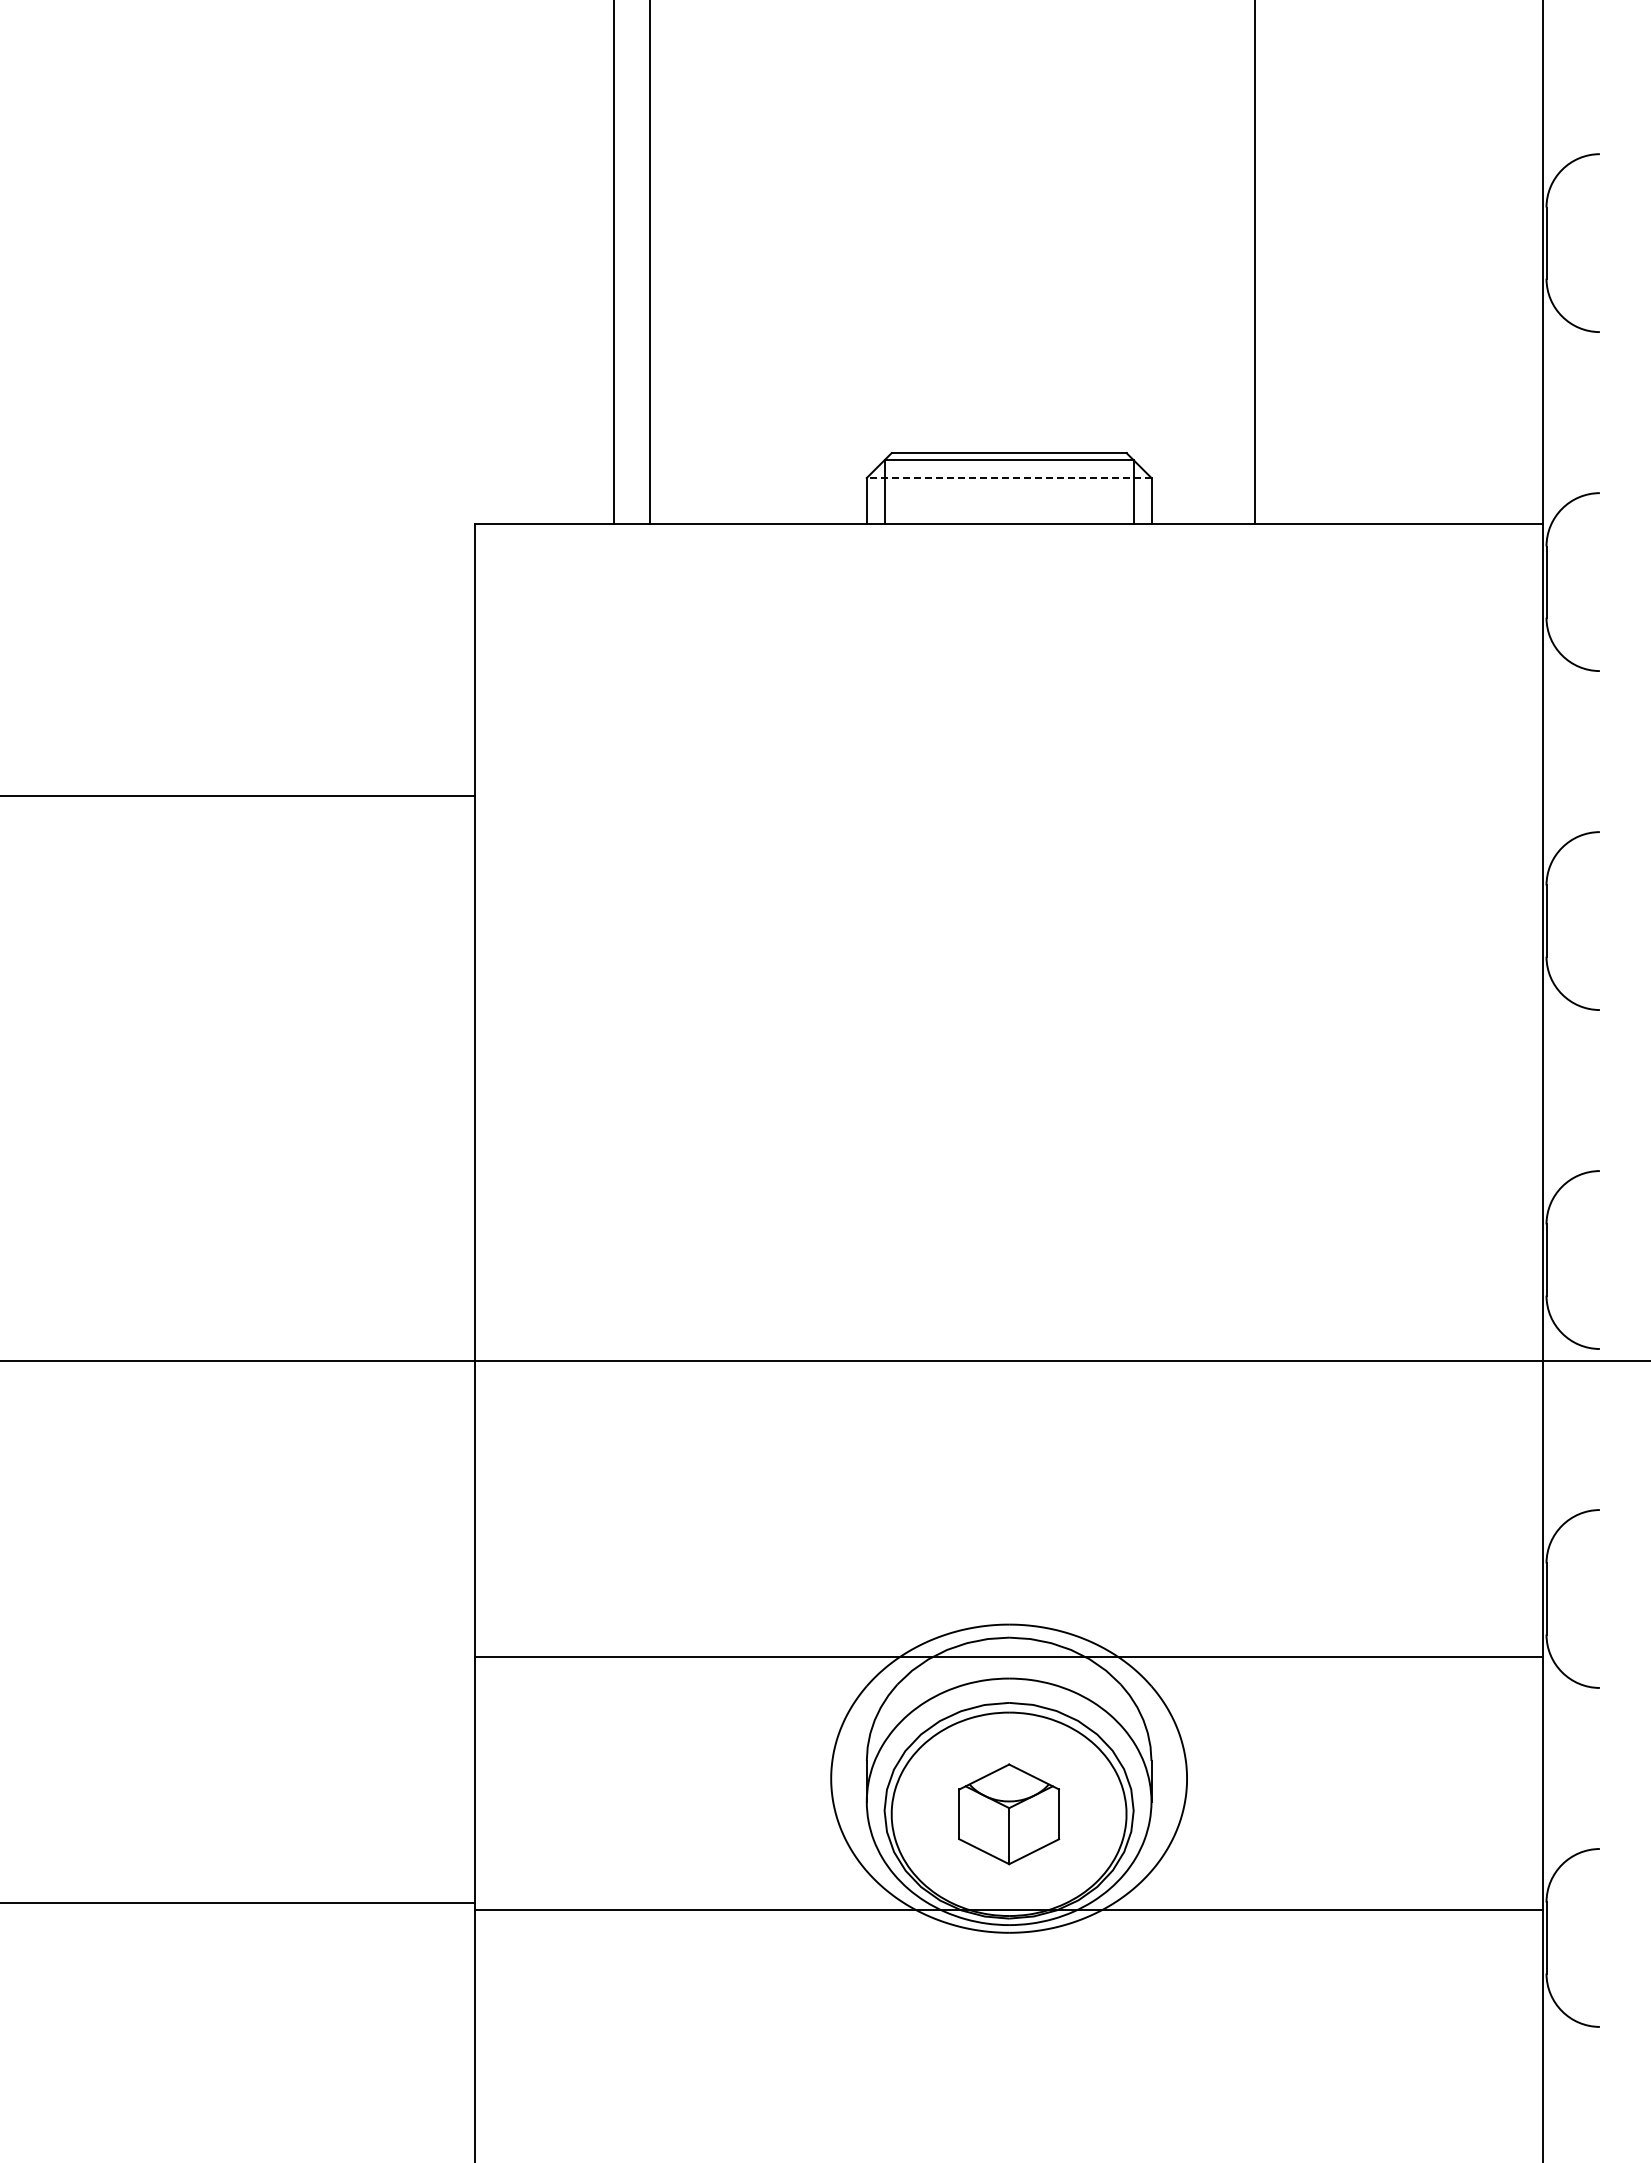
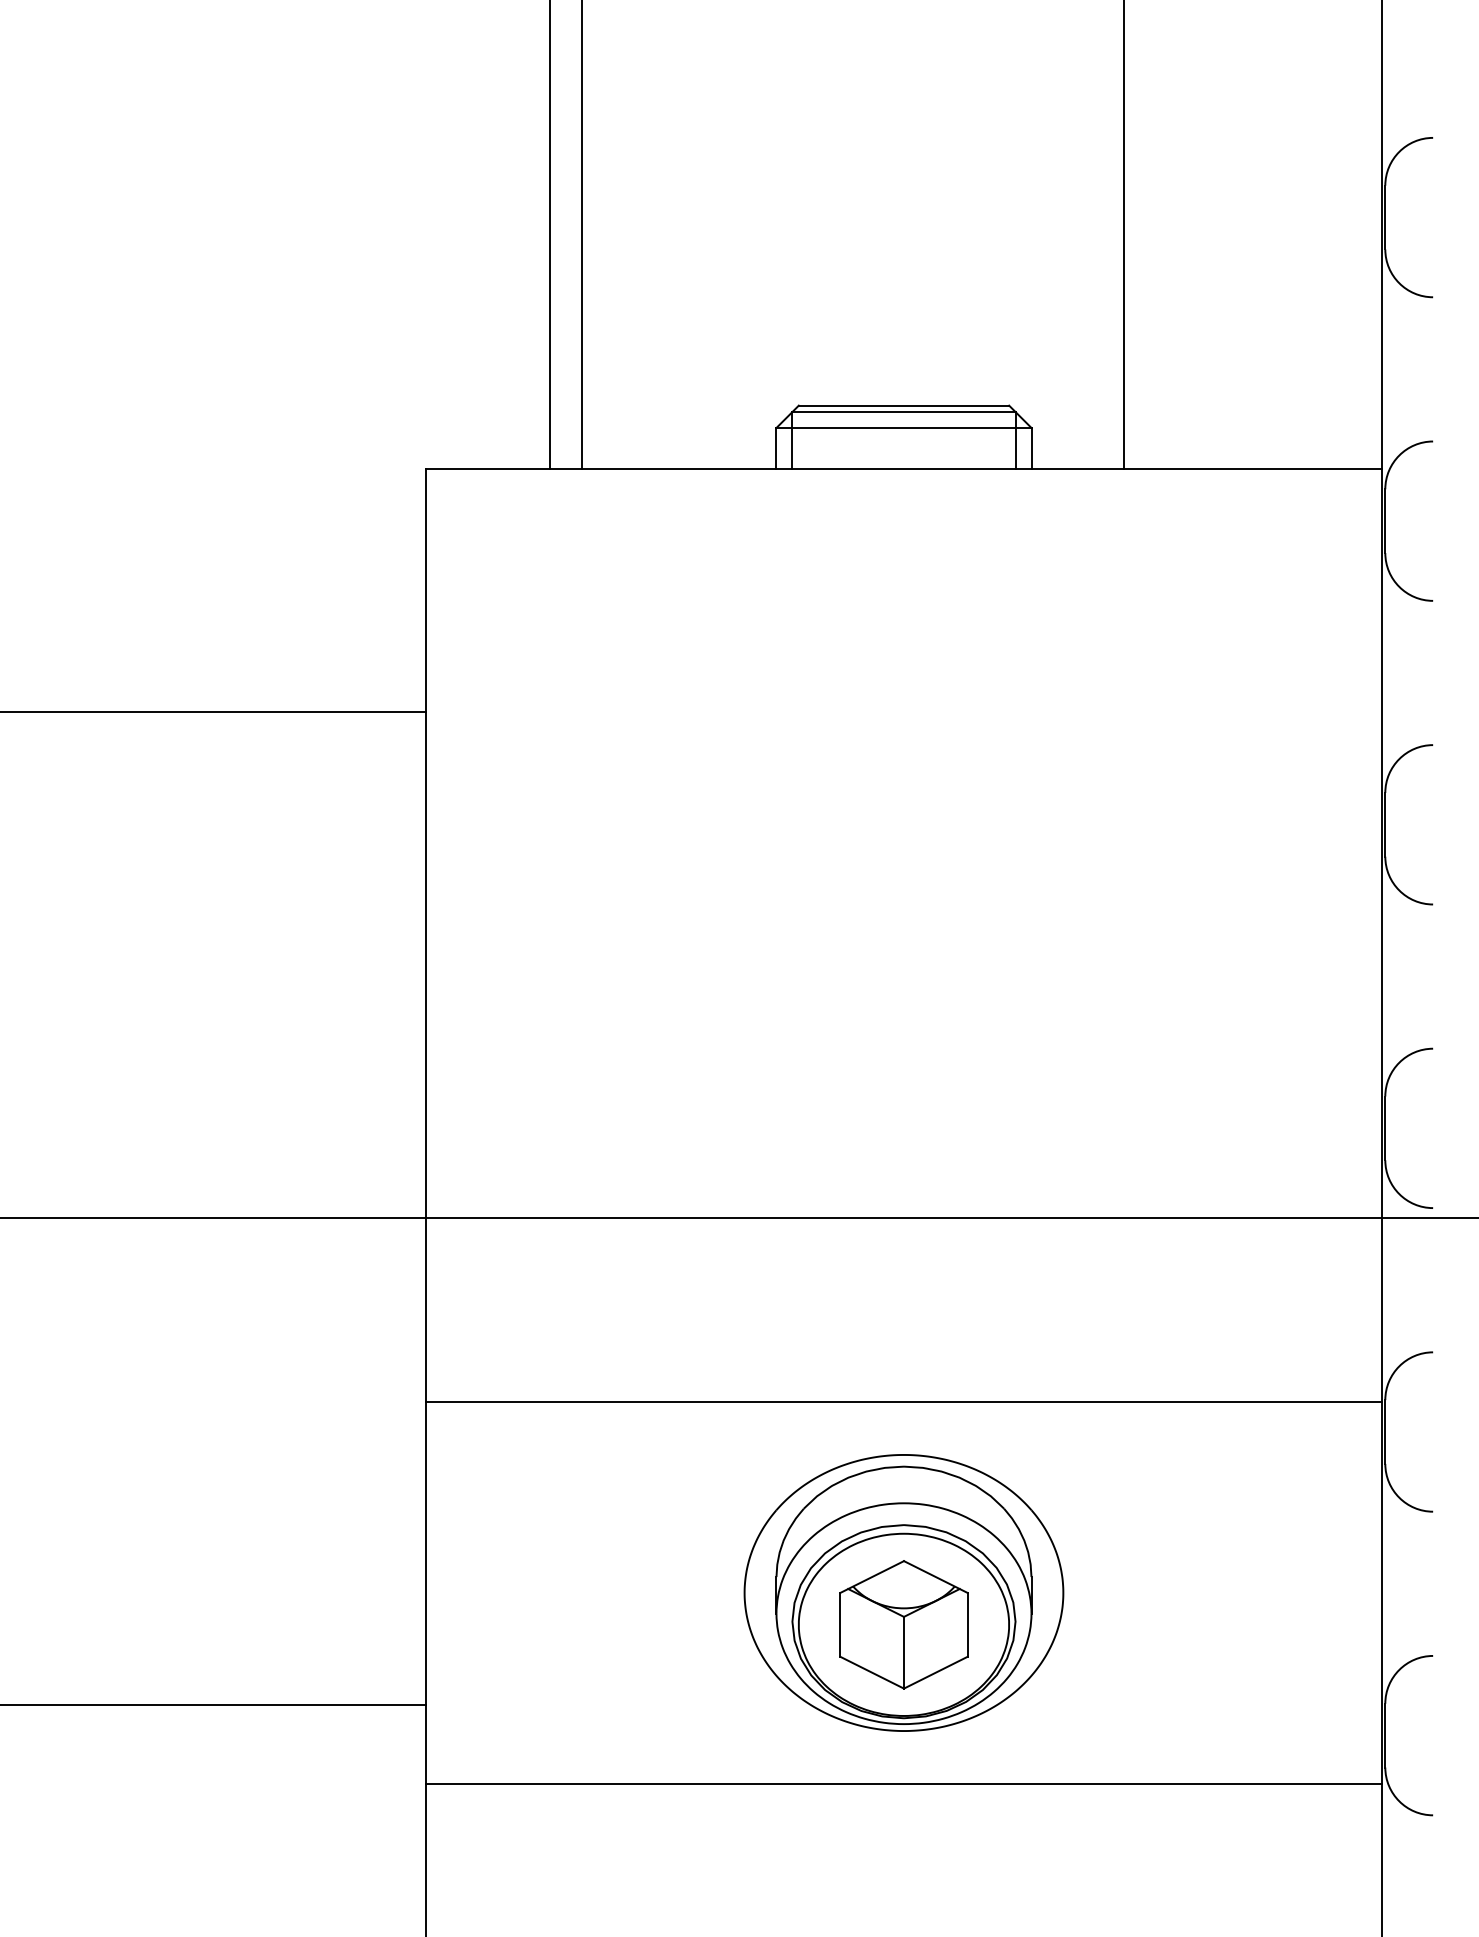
line: (1008, 478) -> (903, 428), dashed -> solid
line: (1008, 1657) -> (903, 1402), moved
part: (1009, 1814) -> (904, 1625), size x1.43
line: (1008, 1910) -> (903, 1784), moved

